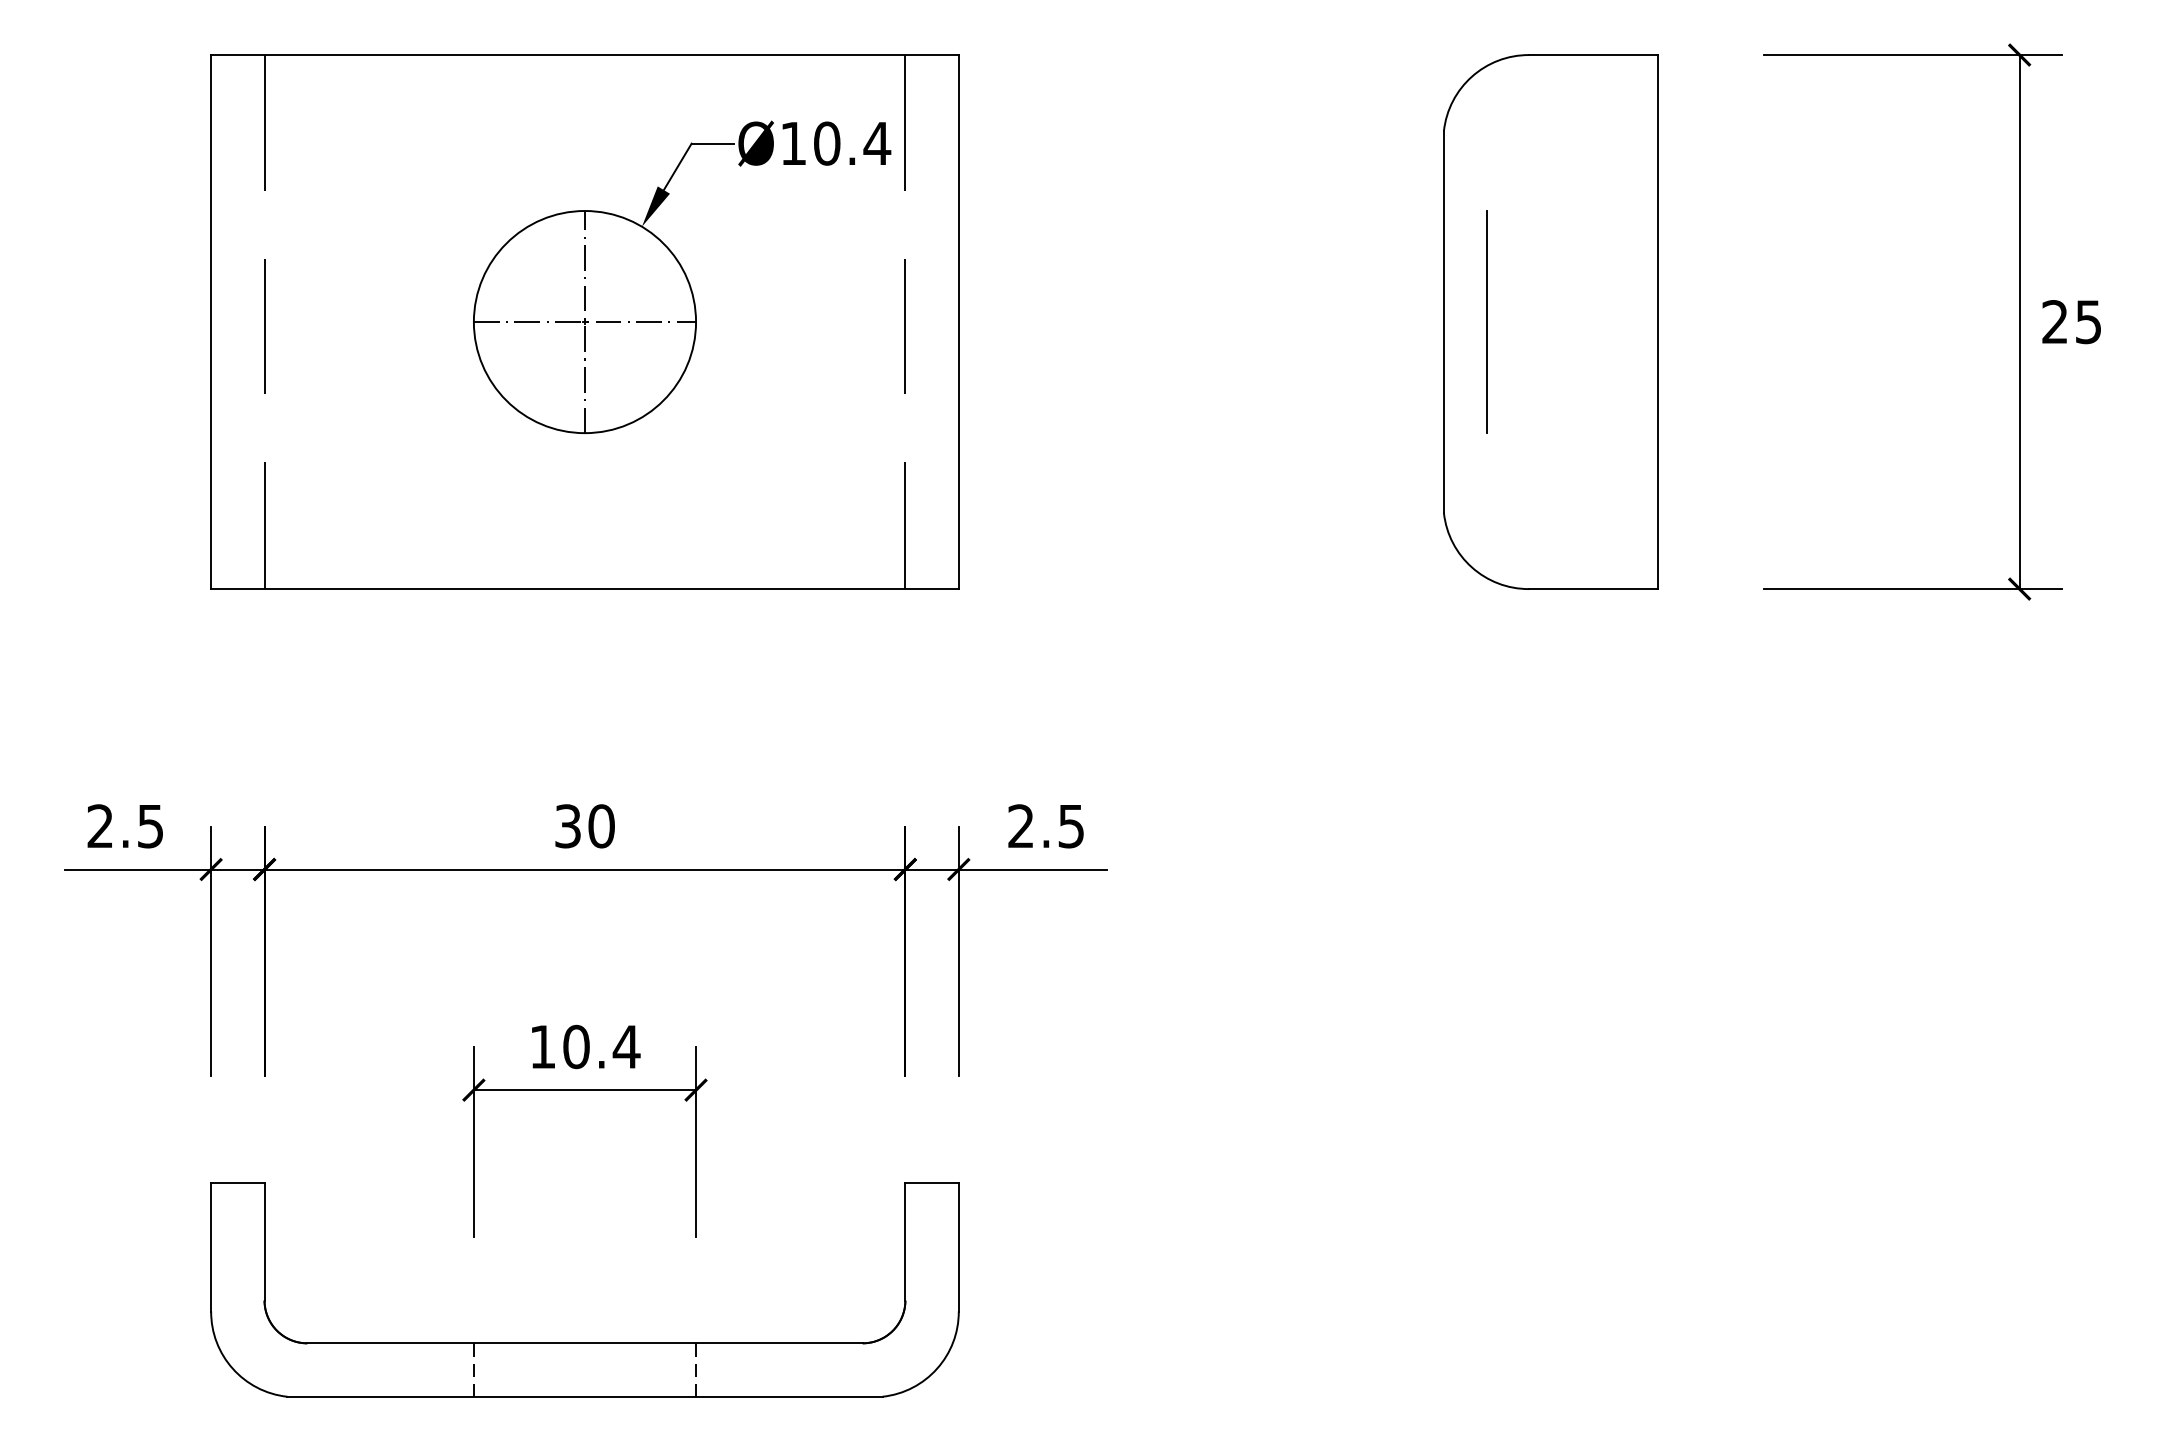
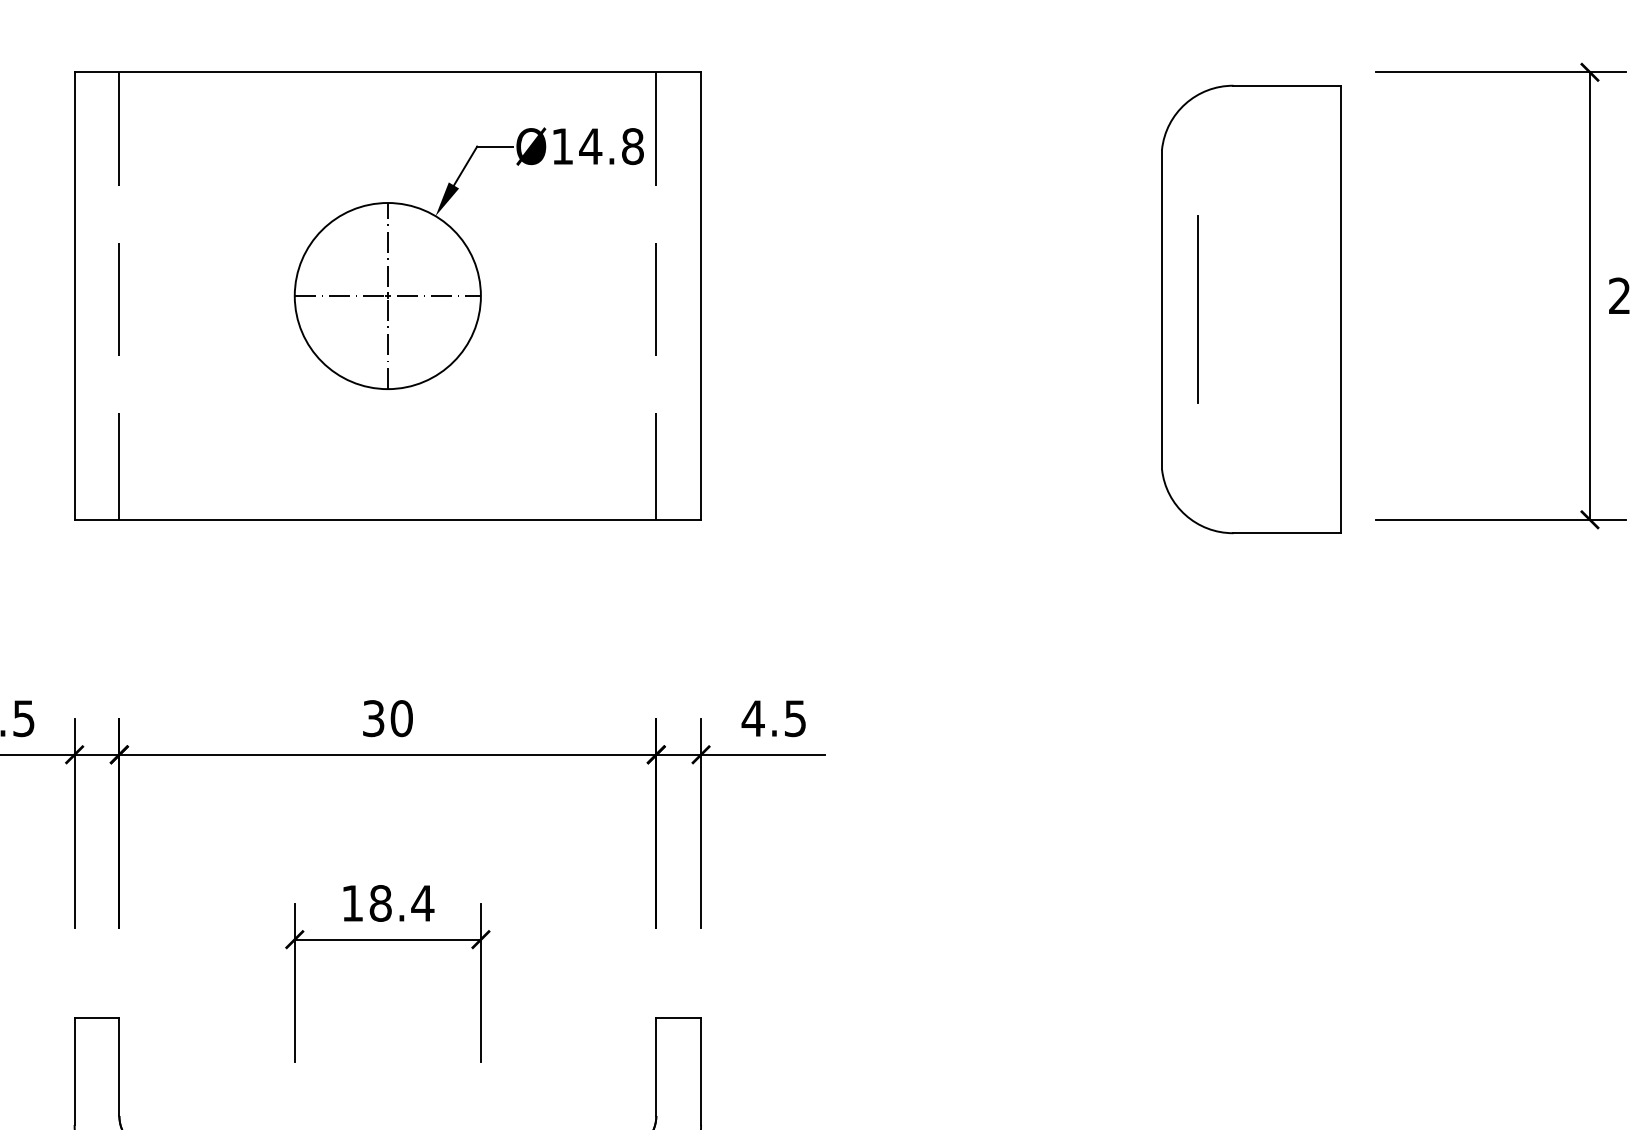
text: (852, 143) -> (612, 146), Ø10.4 -> Ø14.8
part: (1550, 321) -> (1251, 308), moved
text: (1021, 825) -> (753, 717), 2.5 -> 4.5
text: (576, 1046) -> (380, 903), 10.4 -> 18.4

